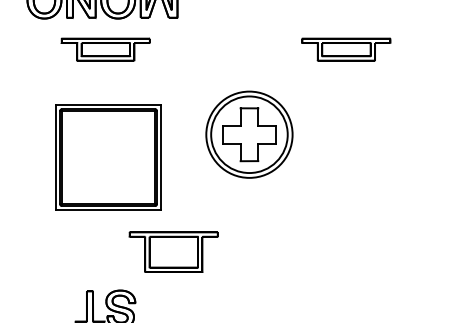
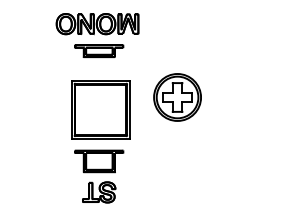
part: (346, 48) -> (230, 50), removed
part: (174, 252) -> (99, 161), moved

